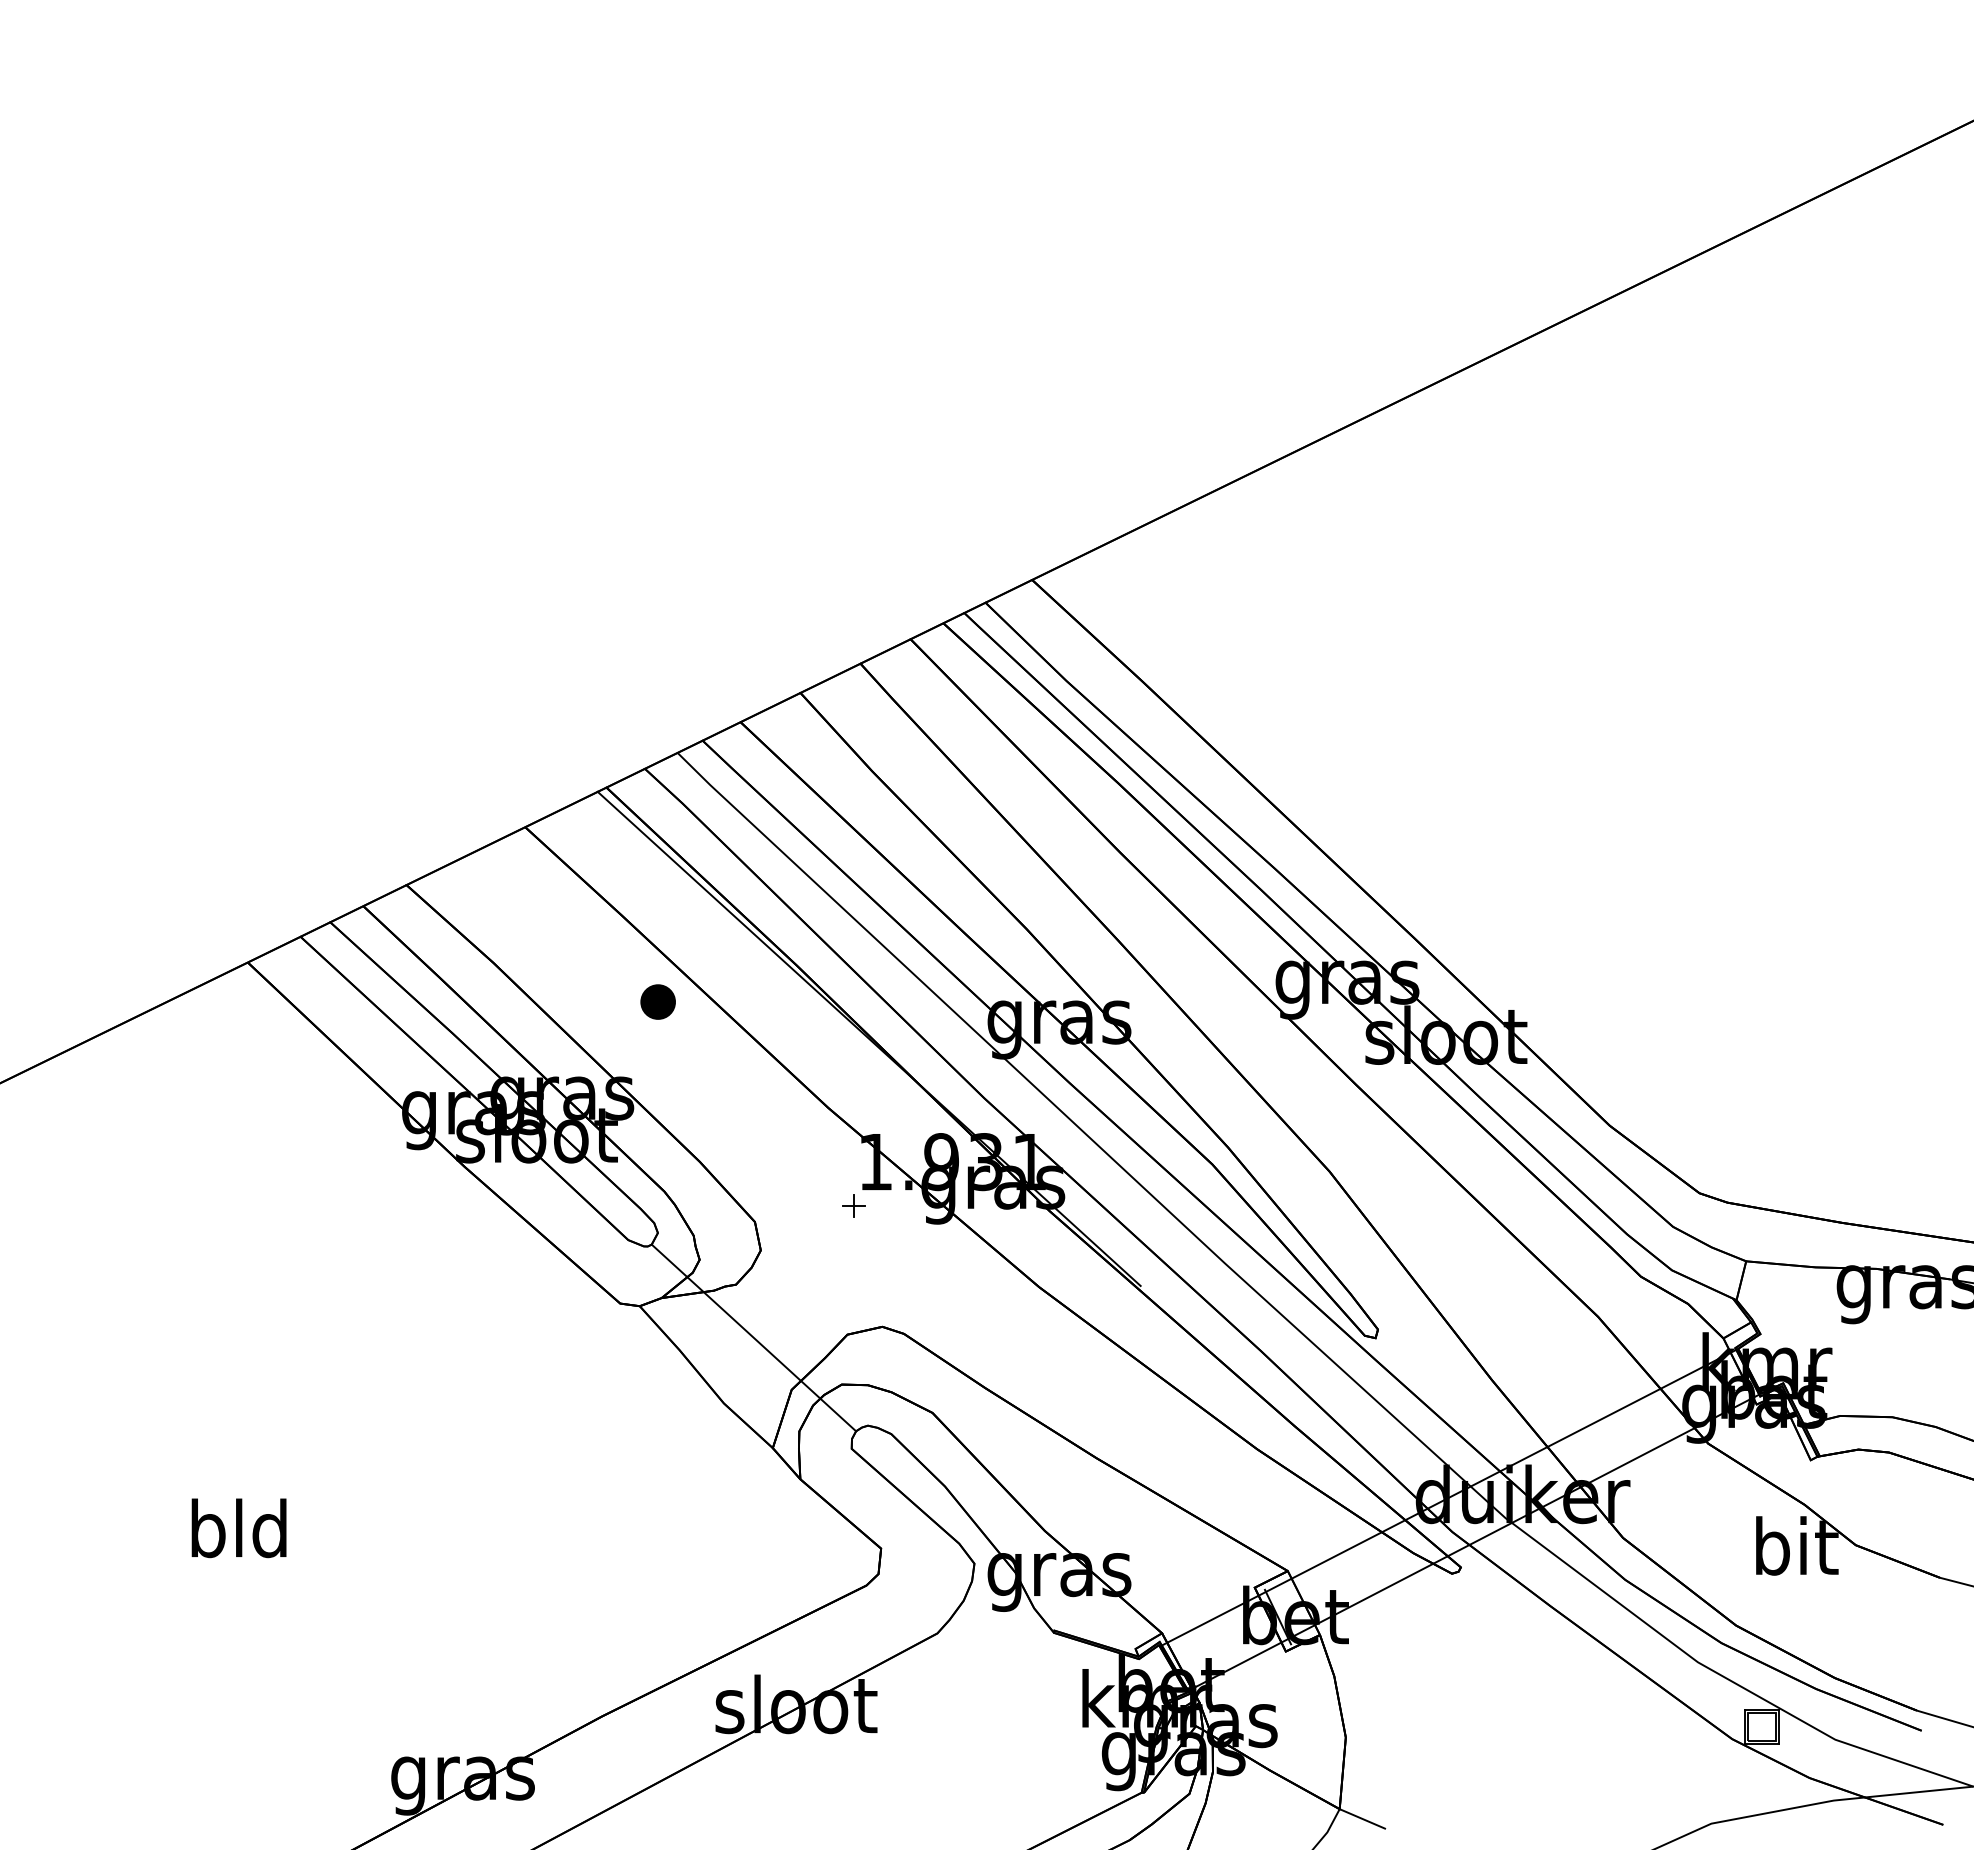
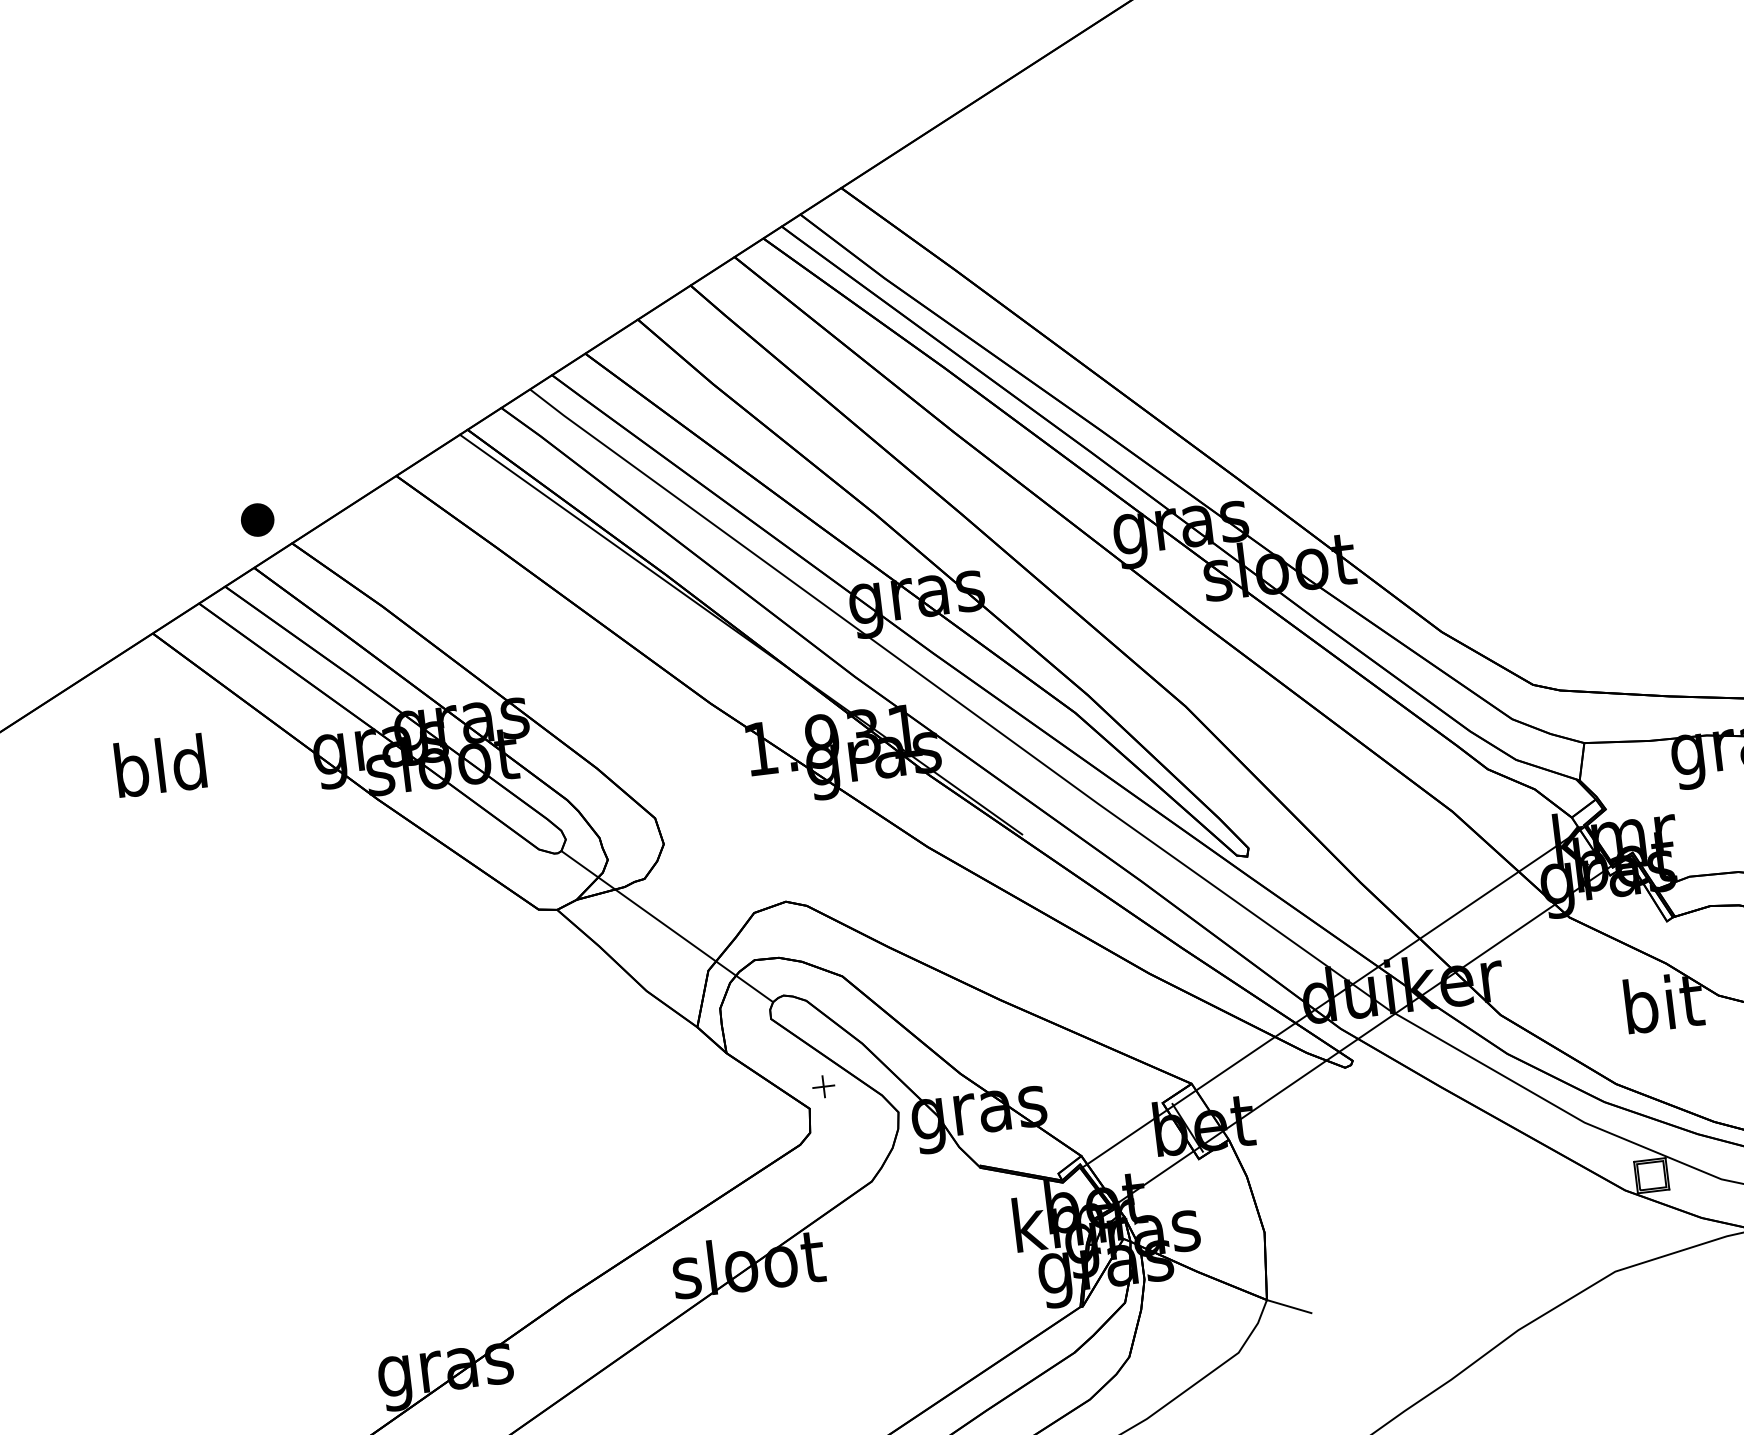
part: (657, 1001) -> (256, 519), moved
part: (853, 1205) -> (823, 1086), moved
text: (238, 1528) -> (159, 766), moved

